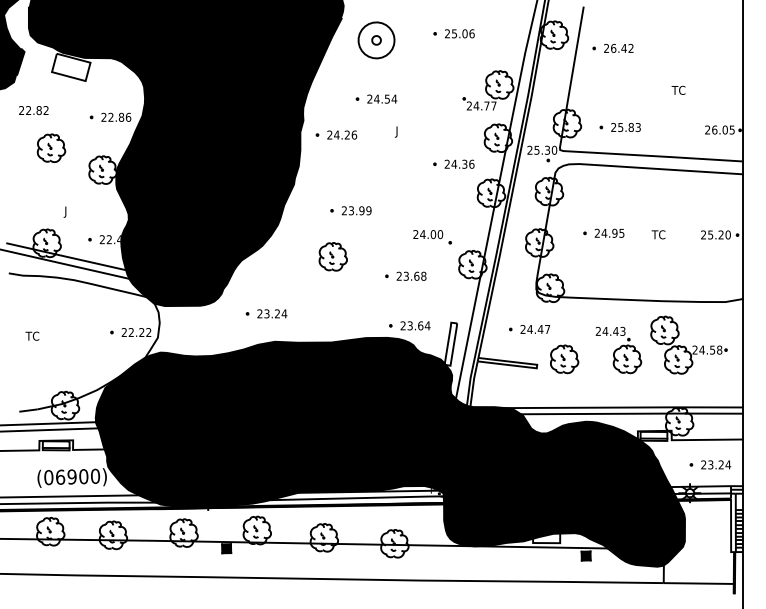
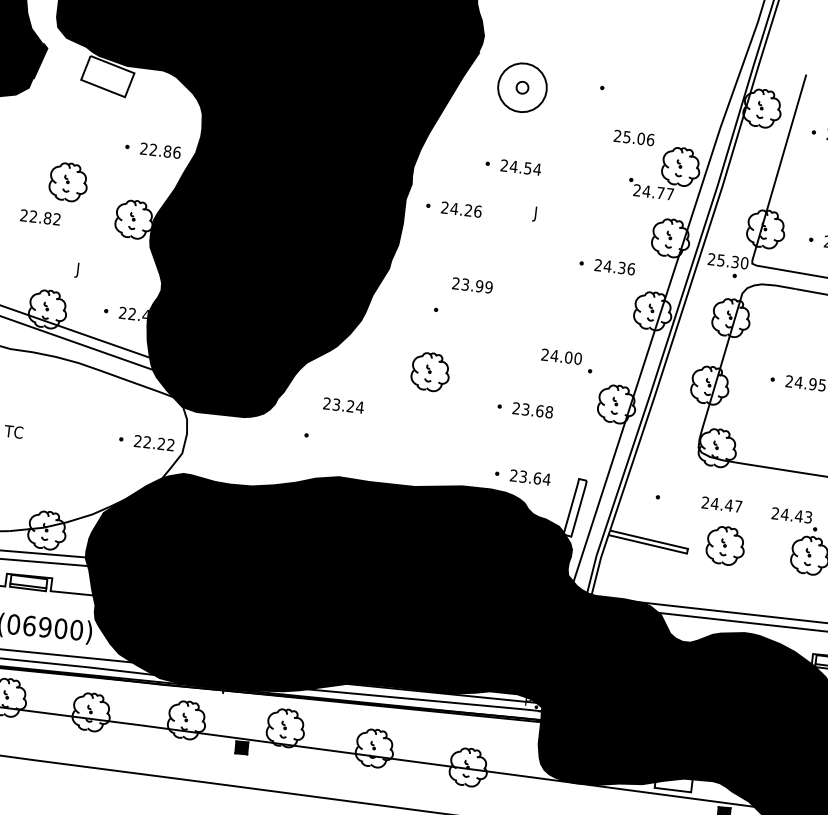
text: (459, 33) -> (633, 137), moved
text: (33, 110) -> (40, 217), moved
text: (356, 210) -> (472, 285), moved
text: (272, 313) -> (343, 405), moved
text: (535, 329) -> (722, 504), moved

